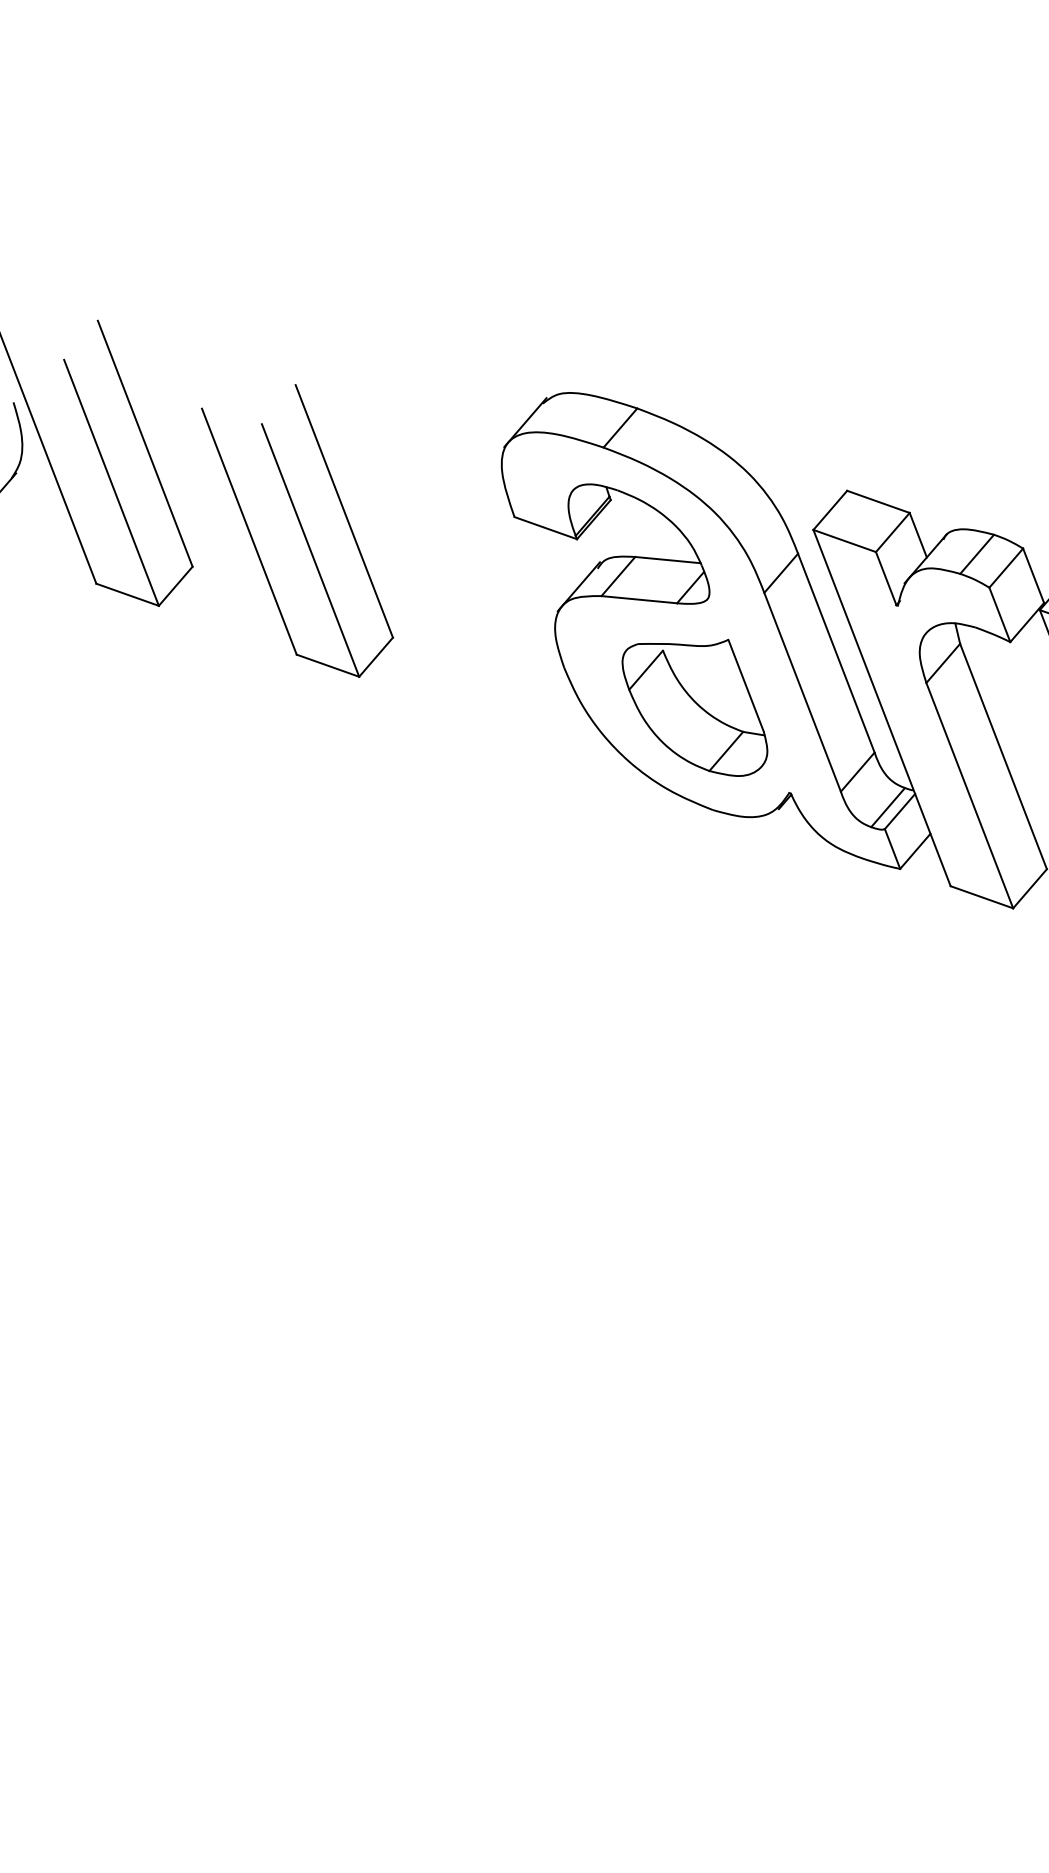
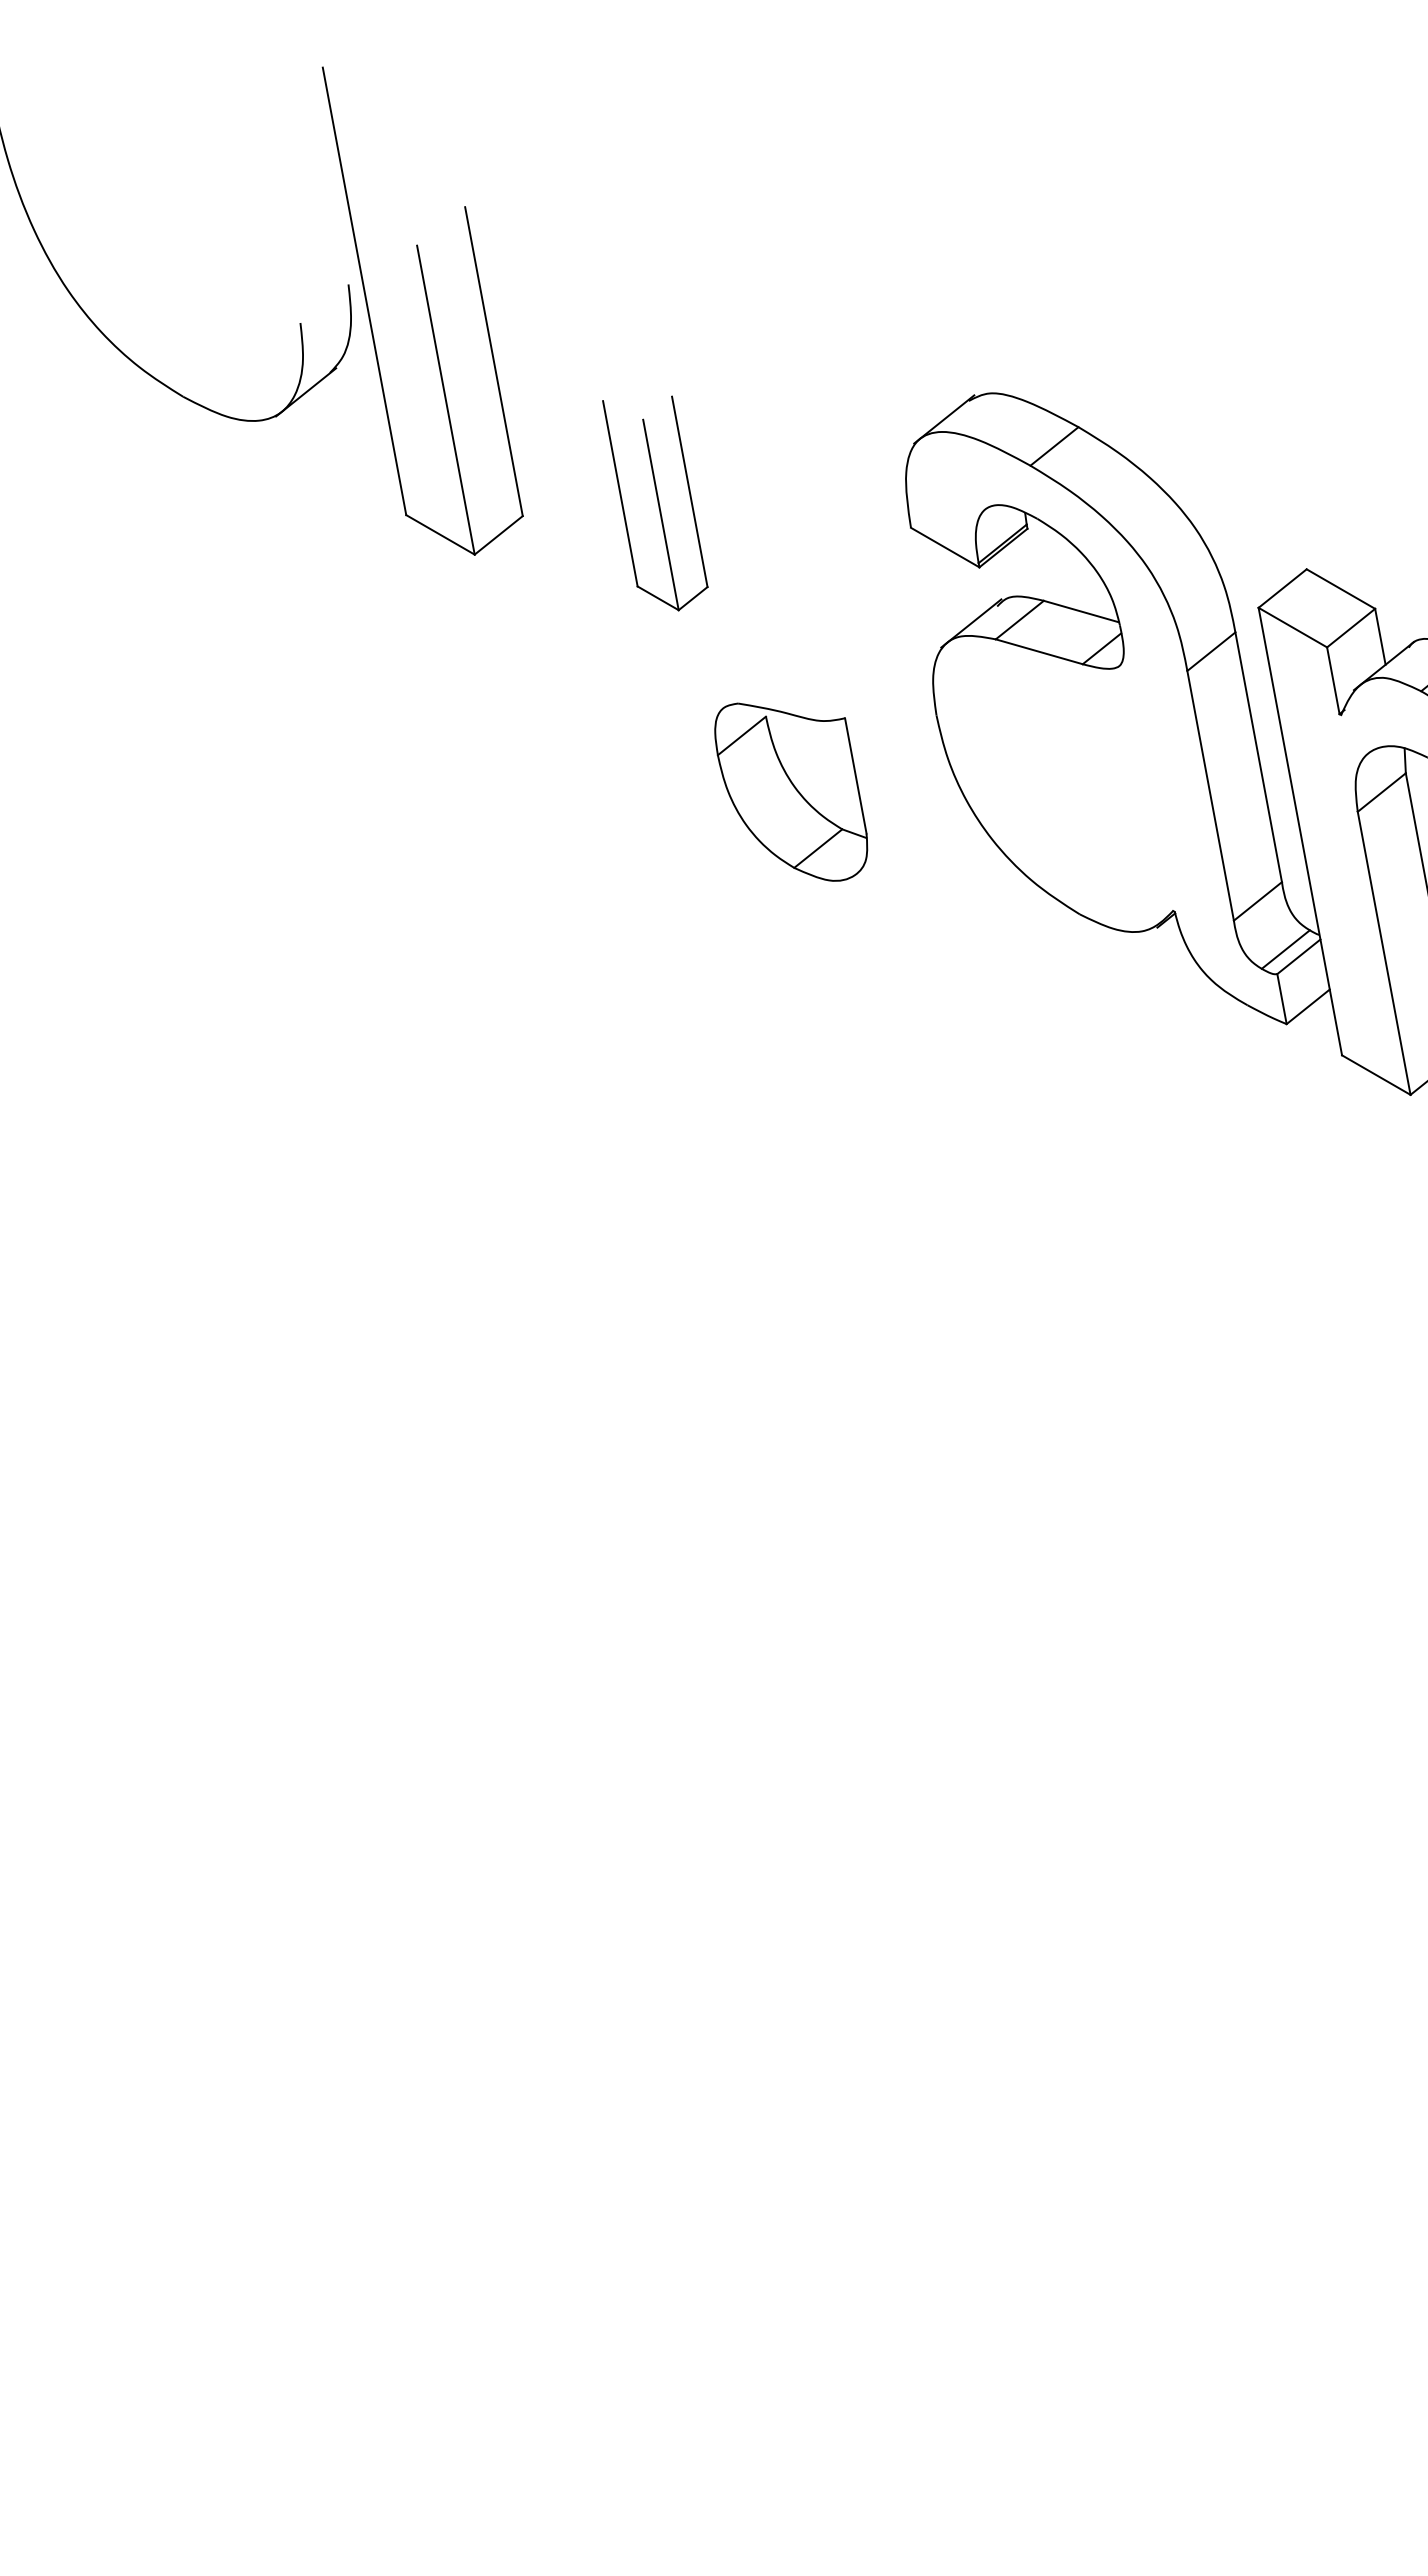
part: (300, 536) -> (655, 503), size x0.6
part: (695, 708) -> (791, 791), moved

